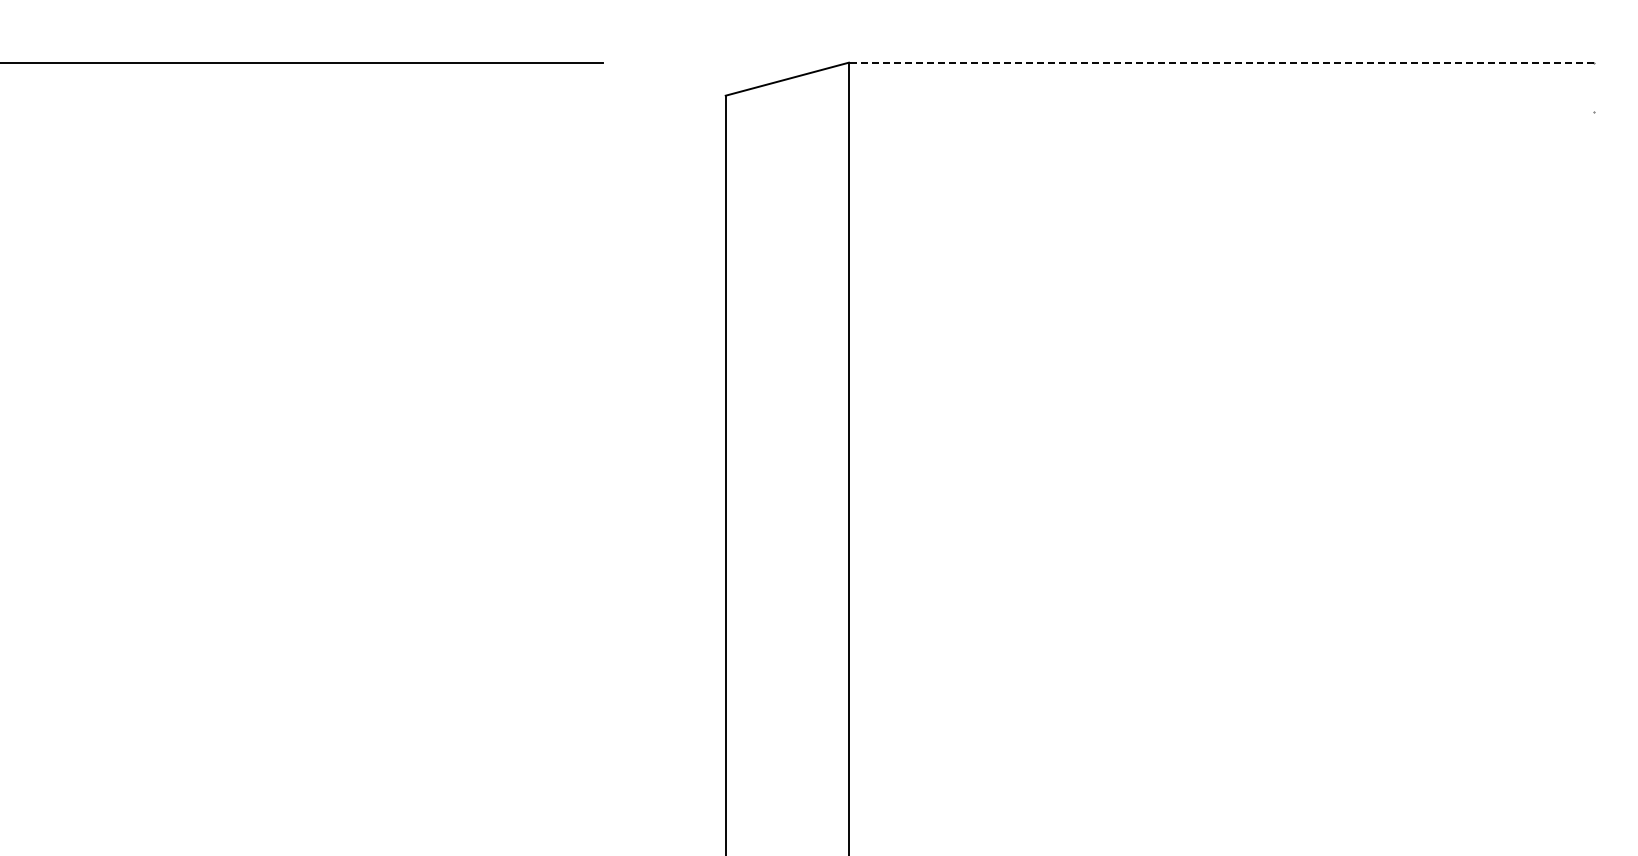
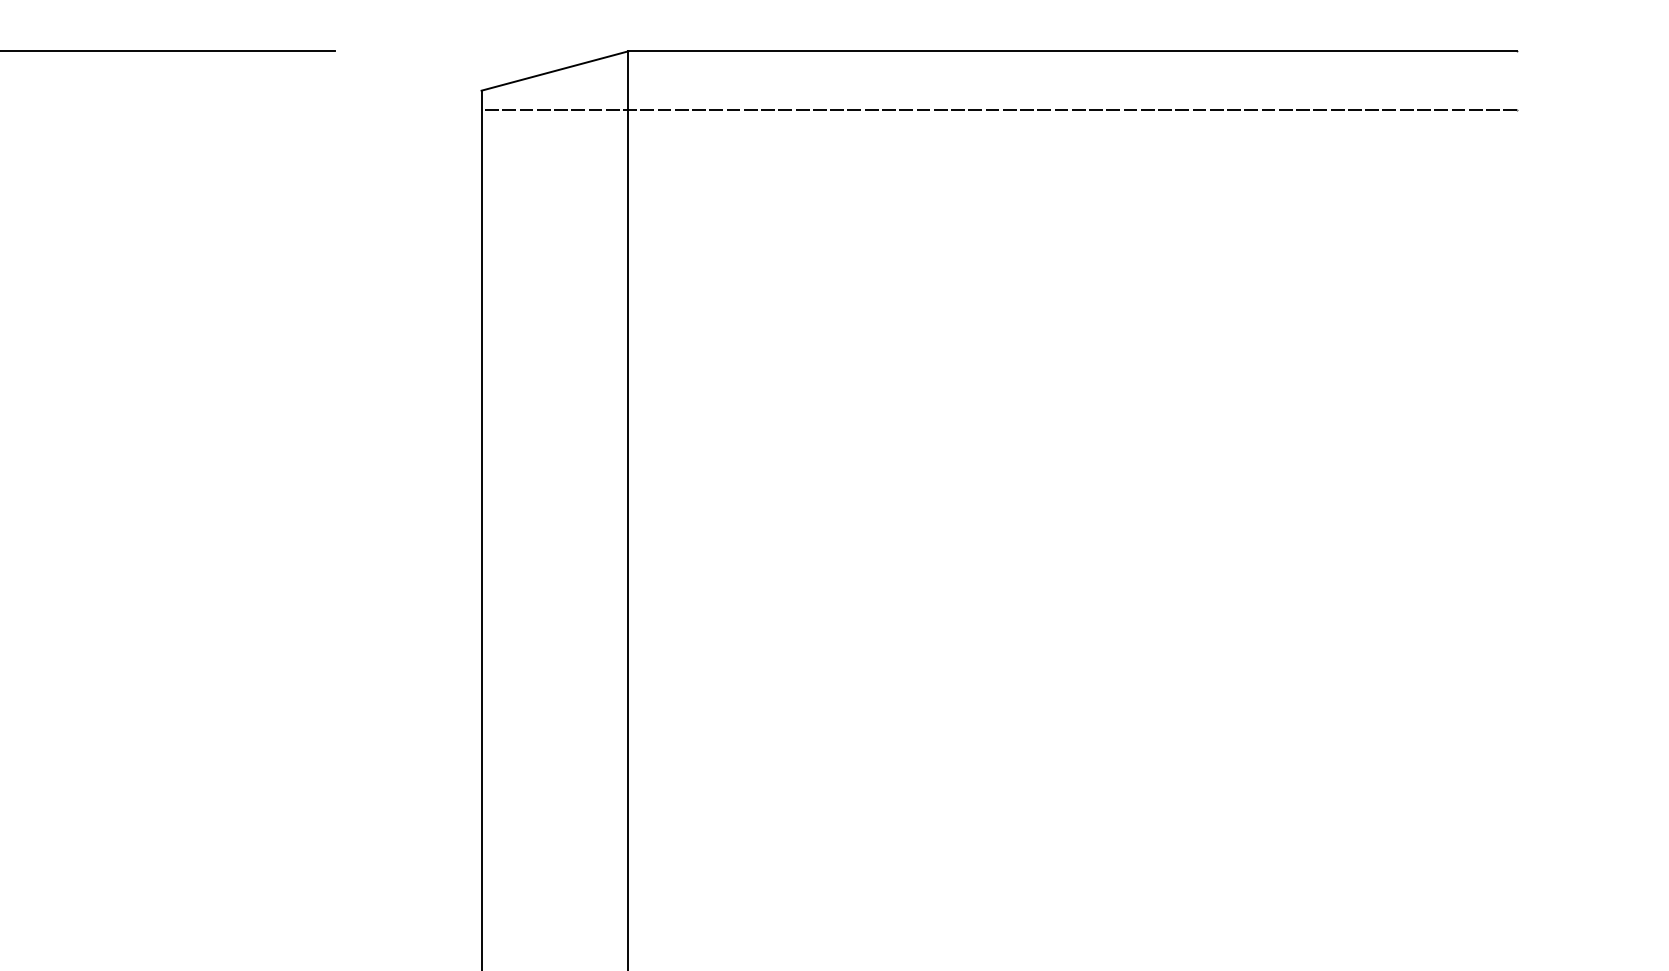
line: (1221, 62) -> (1072, 51), dashed -> solid
line: (1159, 111) -> (998, 109), added

